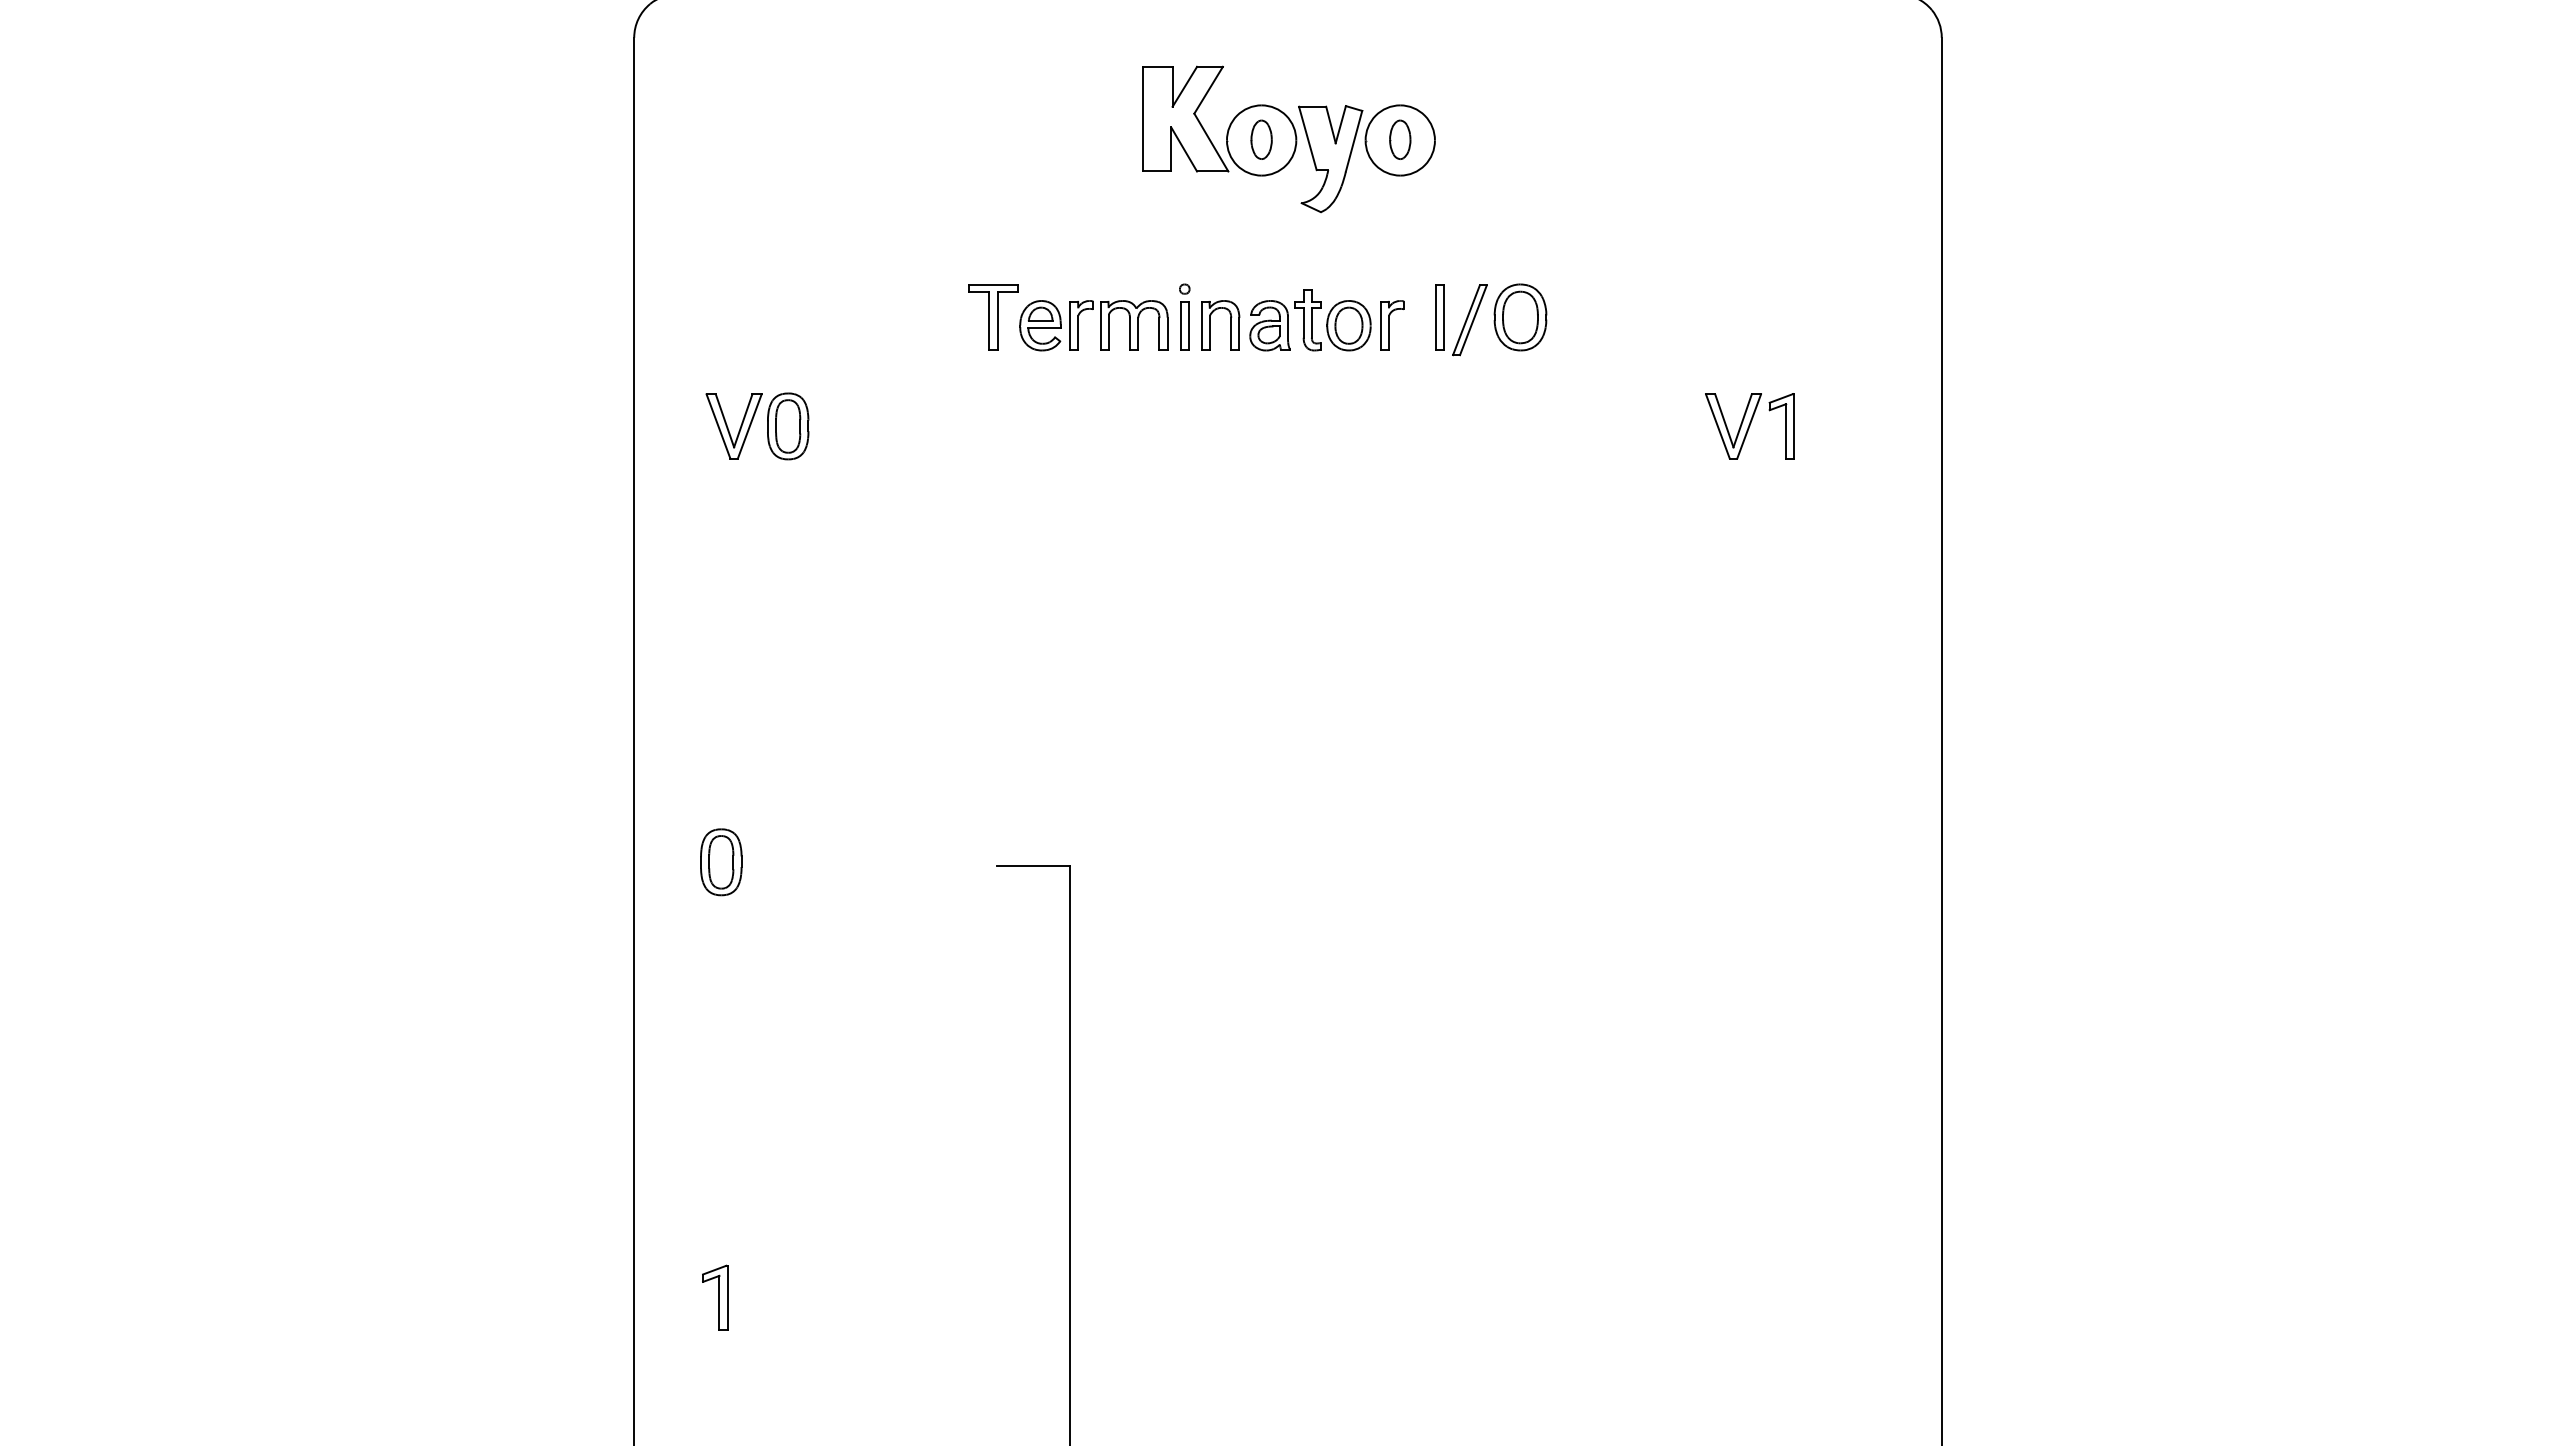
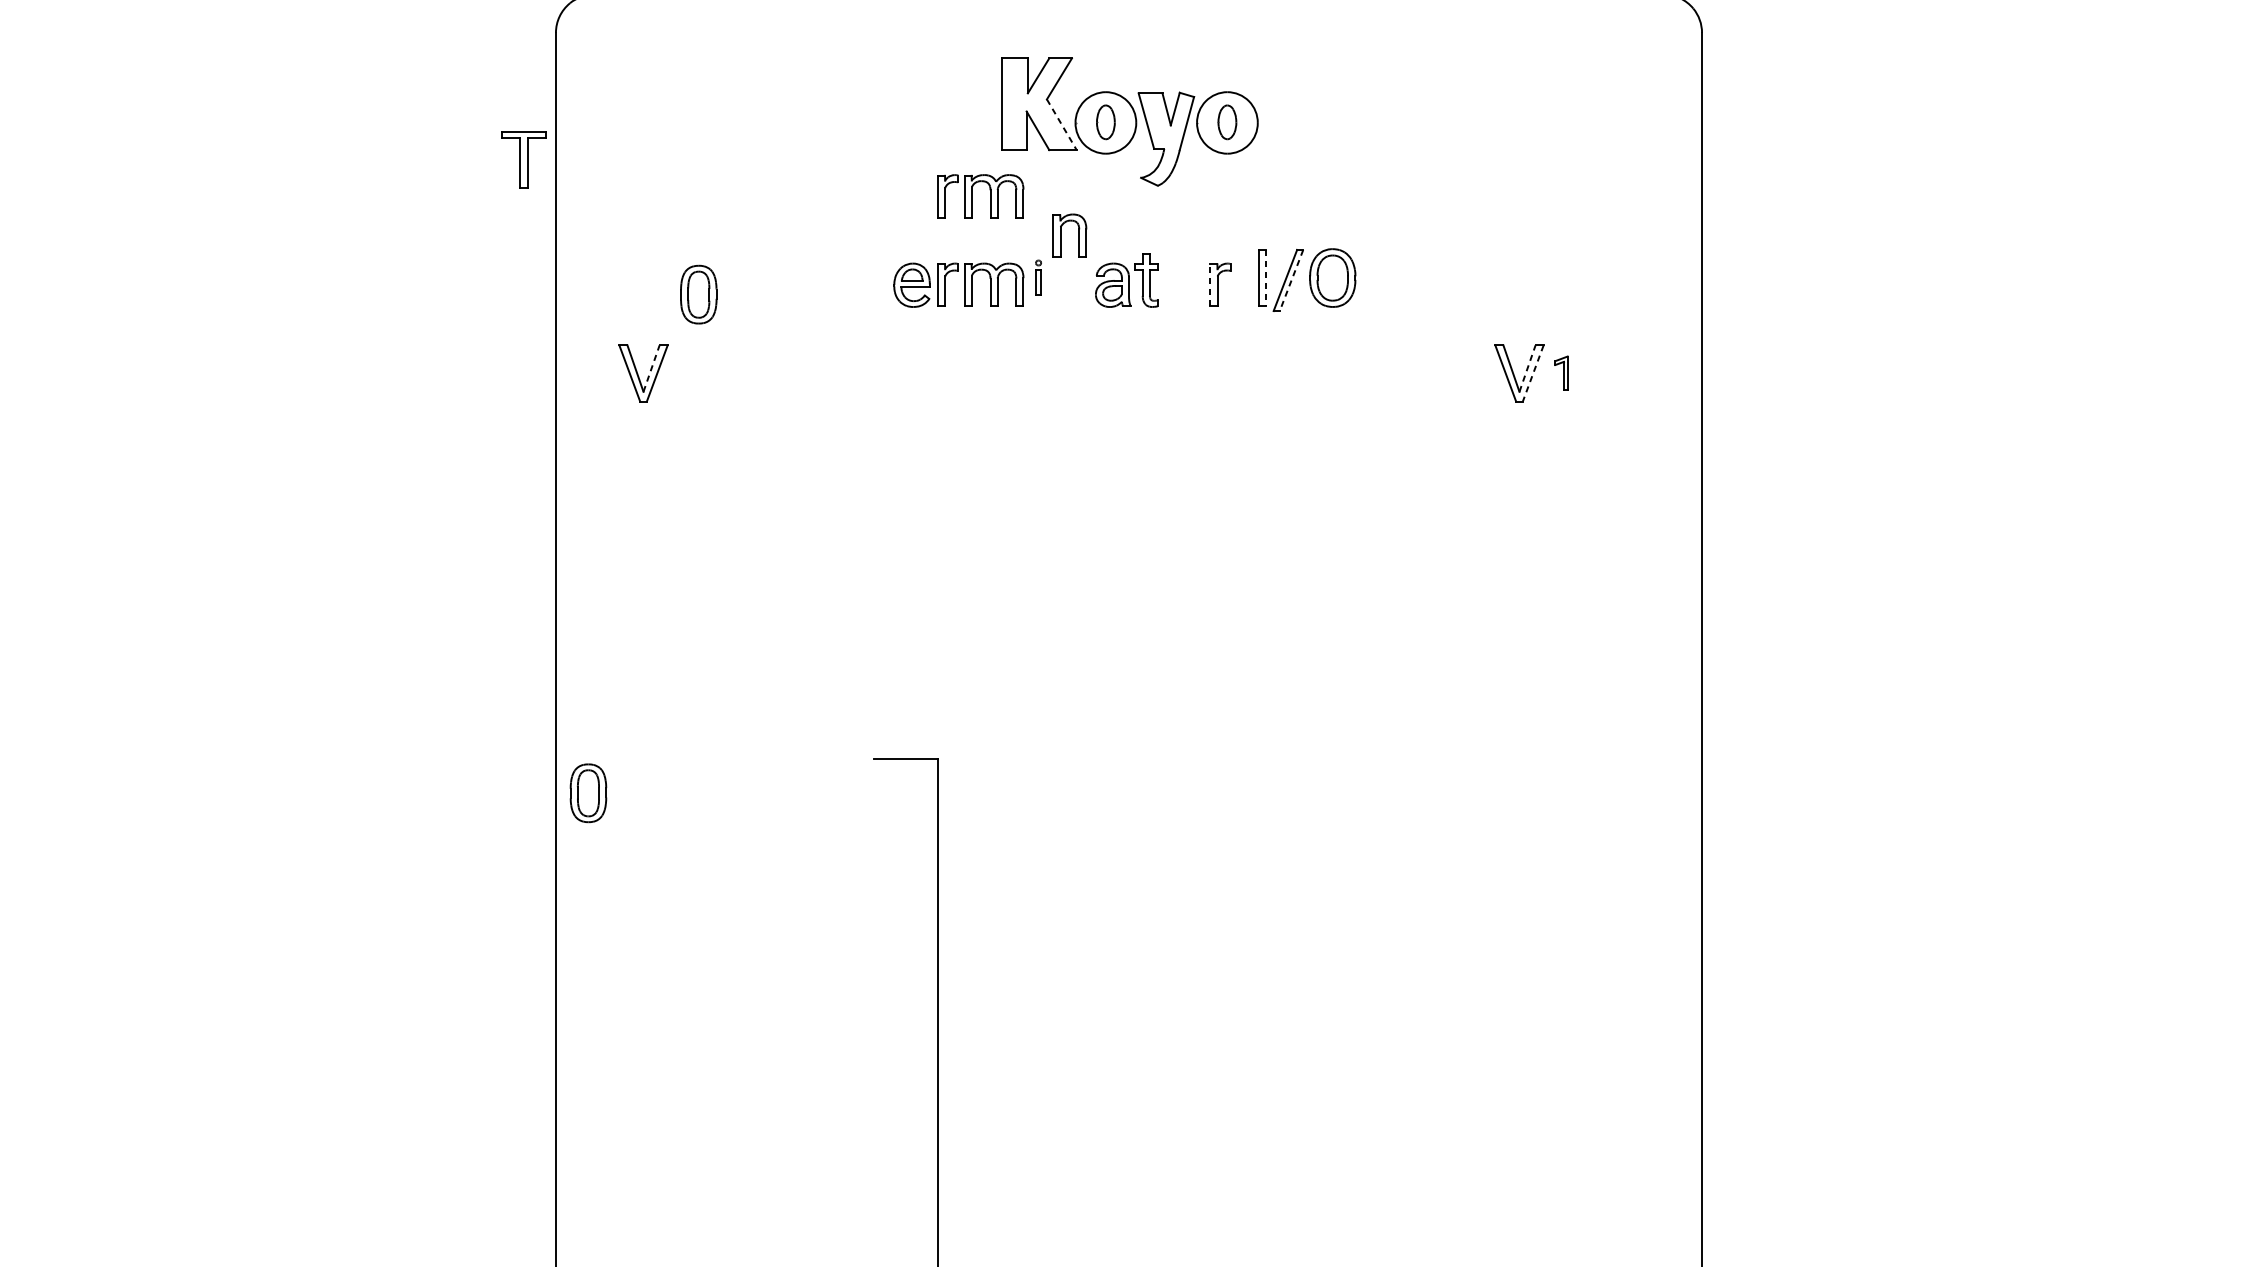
line: (1211, 142) -> (1061, 124), solid -> dashed
part: (1109, 224) -> (972, 196), added
part: (1184, 316) -> (1038, 277), size x0.6
part: (993, 317) -> (523, 159), moved
line: (1444, 317) -> (1266, 278), solid -> dashed
line: (1473, 320) -> (1291, 280), solid -> dashed
part: (1210, 325) -> (1061, 236), moved
part: (1348, 325) -> (1182, 285), removed
line: (1380, 325) -> (1210, 285), solid -> dashed
line: (743, 420) -> (651, 368), solid -> dashed
line: (1742, 420) -> (1527, 368), solid -> dashed
part: (788, 426) -> (699, 294), moved
line: (1749, 426) -> (1533, 373), solid -> dashed
part: (1781, 426) -> (1561, 373), size x0.6
part: (721, 862) -> (588, 793), moved
part: (715, 1297) -> (627, 1137), removed

